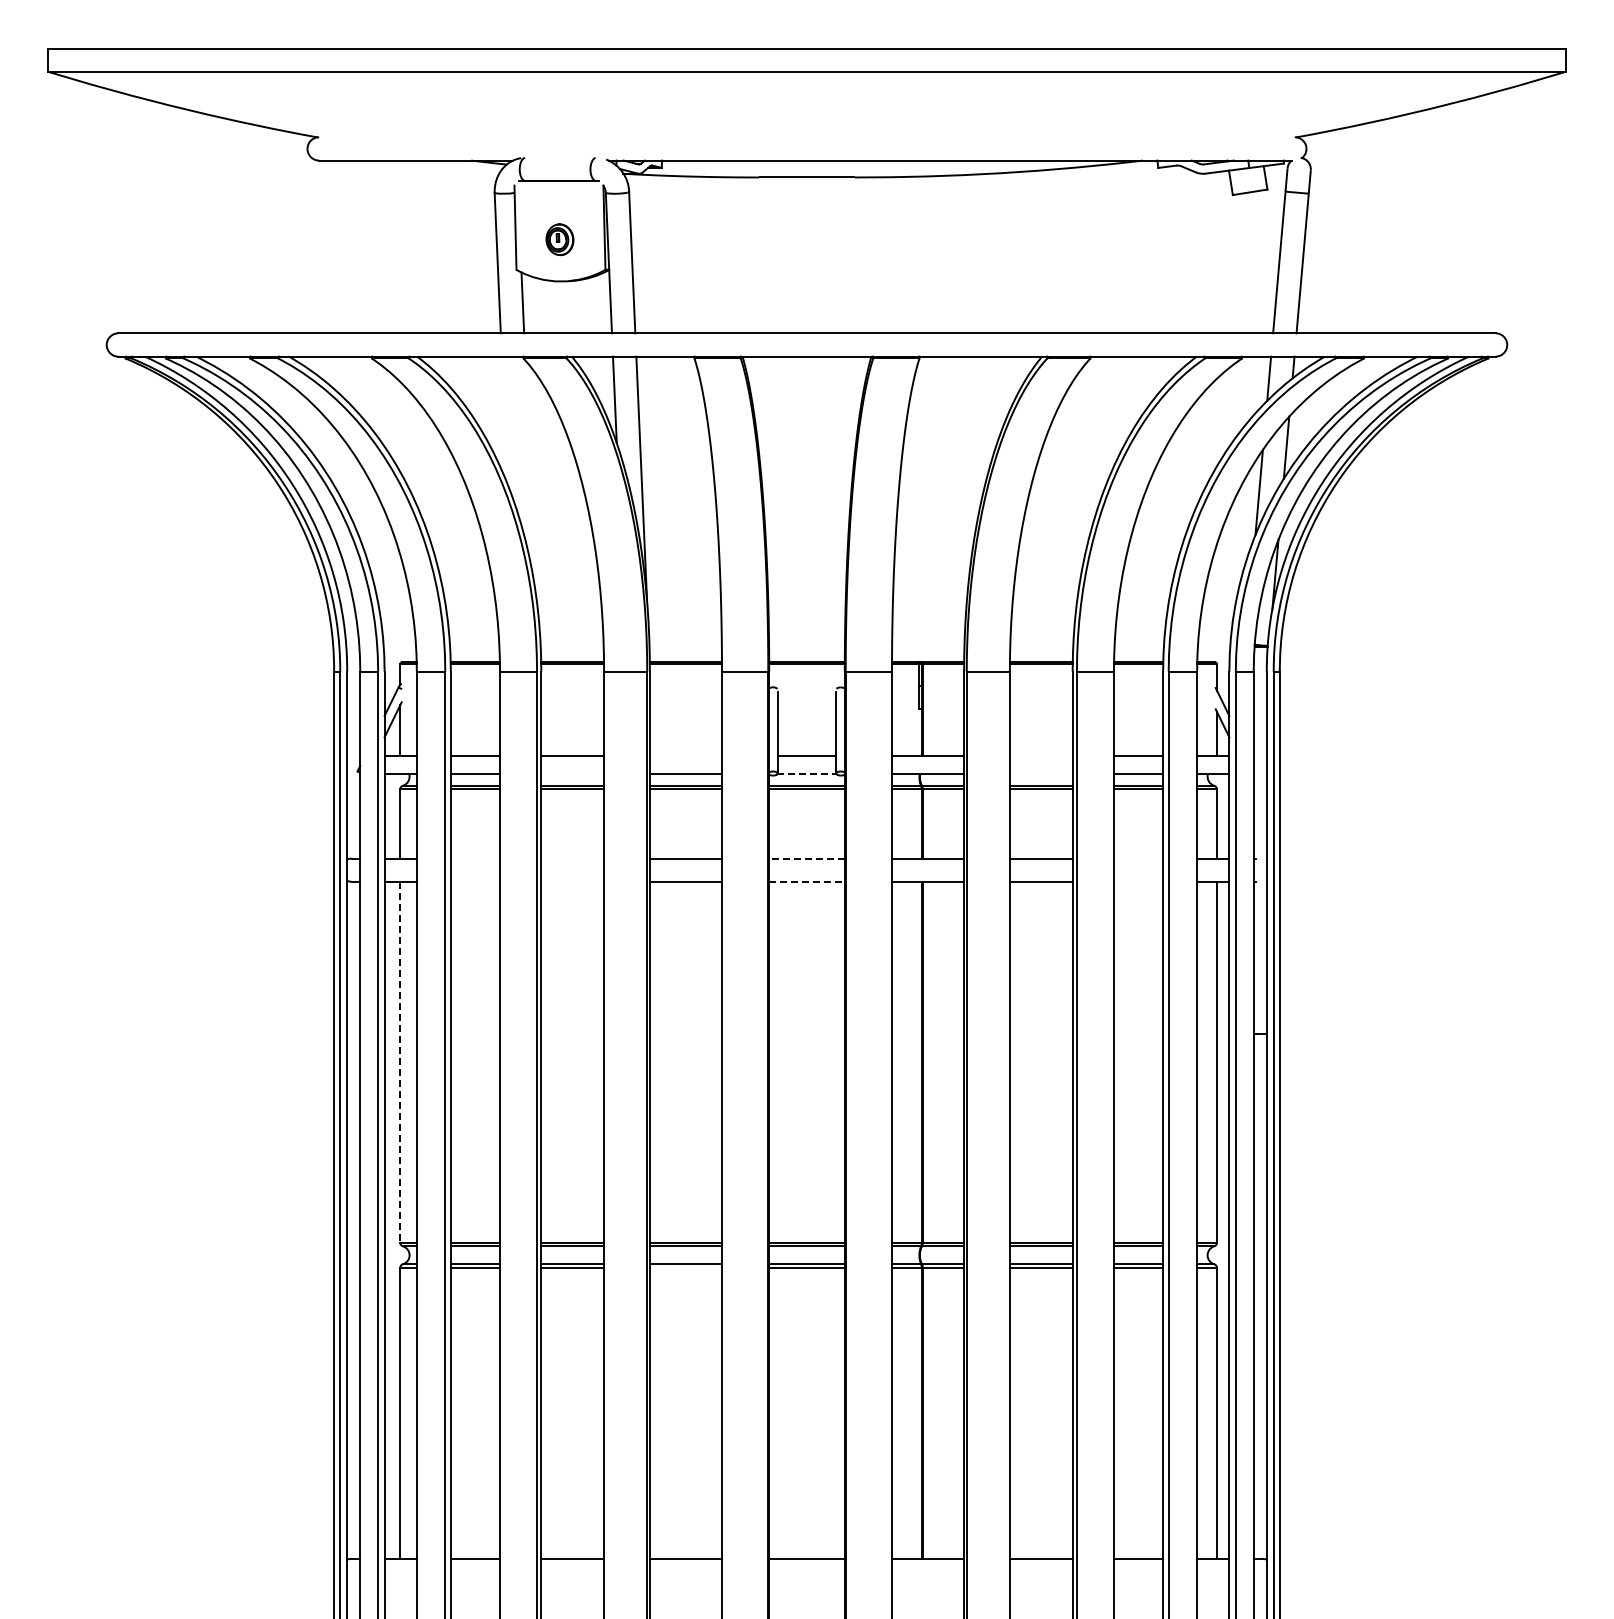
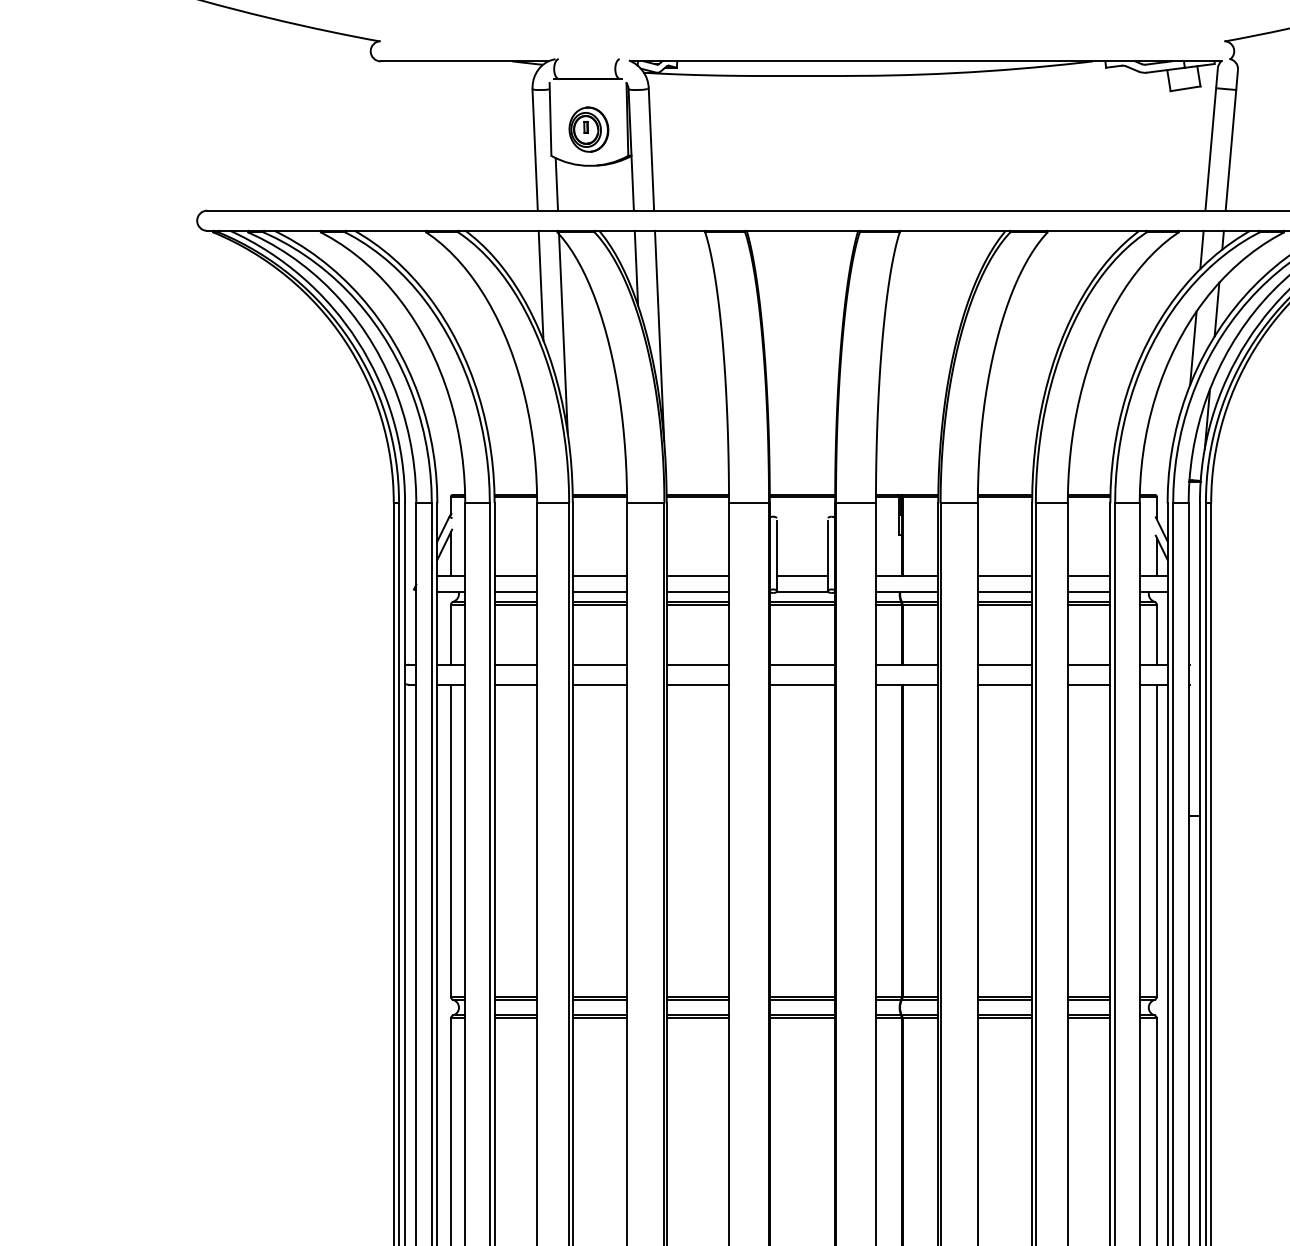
part: (559, 239) -> (588, 129), size x1.67
line: (504, 419) -> (541, 285), added
line: (530, 475) -> (563, 333), added
line: (685, 755) -> (697, 575), added
line: (1040, 755) -> (1004, 575), added
line: (572, 774) -> (599, 592), added
line: (806, 774) -> (802, 592), dashed -> solid
line: (1040, 774) -> (1004, 592), added
line: (475, 858) -> (515, 664), added
line: (572, 858) -> (599, 664), added
line: (806, 858) -> (802, 664), dashed -> solid
line: (1138, 858) -> (1089, 664), added
line: (475, 881) -> (515, 684), added
line: (572, 881) -> (599, 684), added
line: (806, 881) -> (802, 684), dashed -> solid
line: (1138, 881) -> (1089, 684), added
line: (400, 1062) -> (451, 840), dashed -> solid
line: (685, 1267) -> (697, 1018), added

